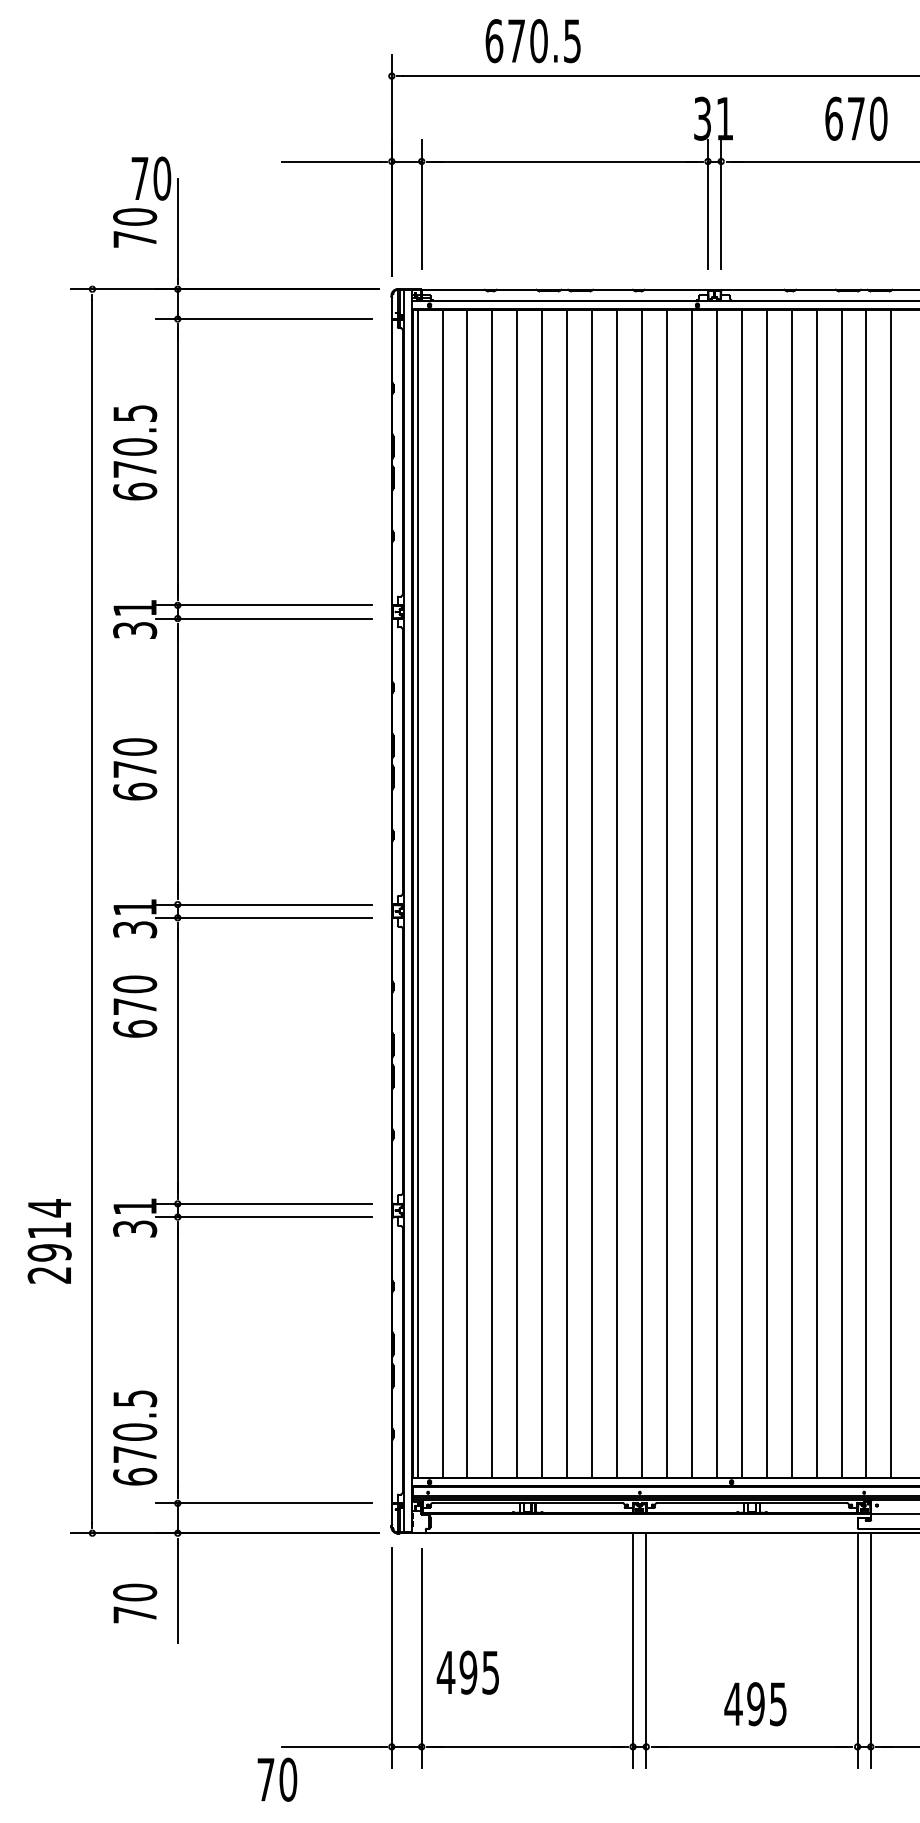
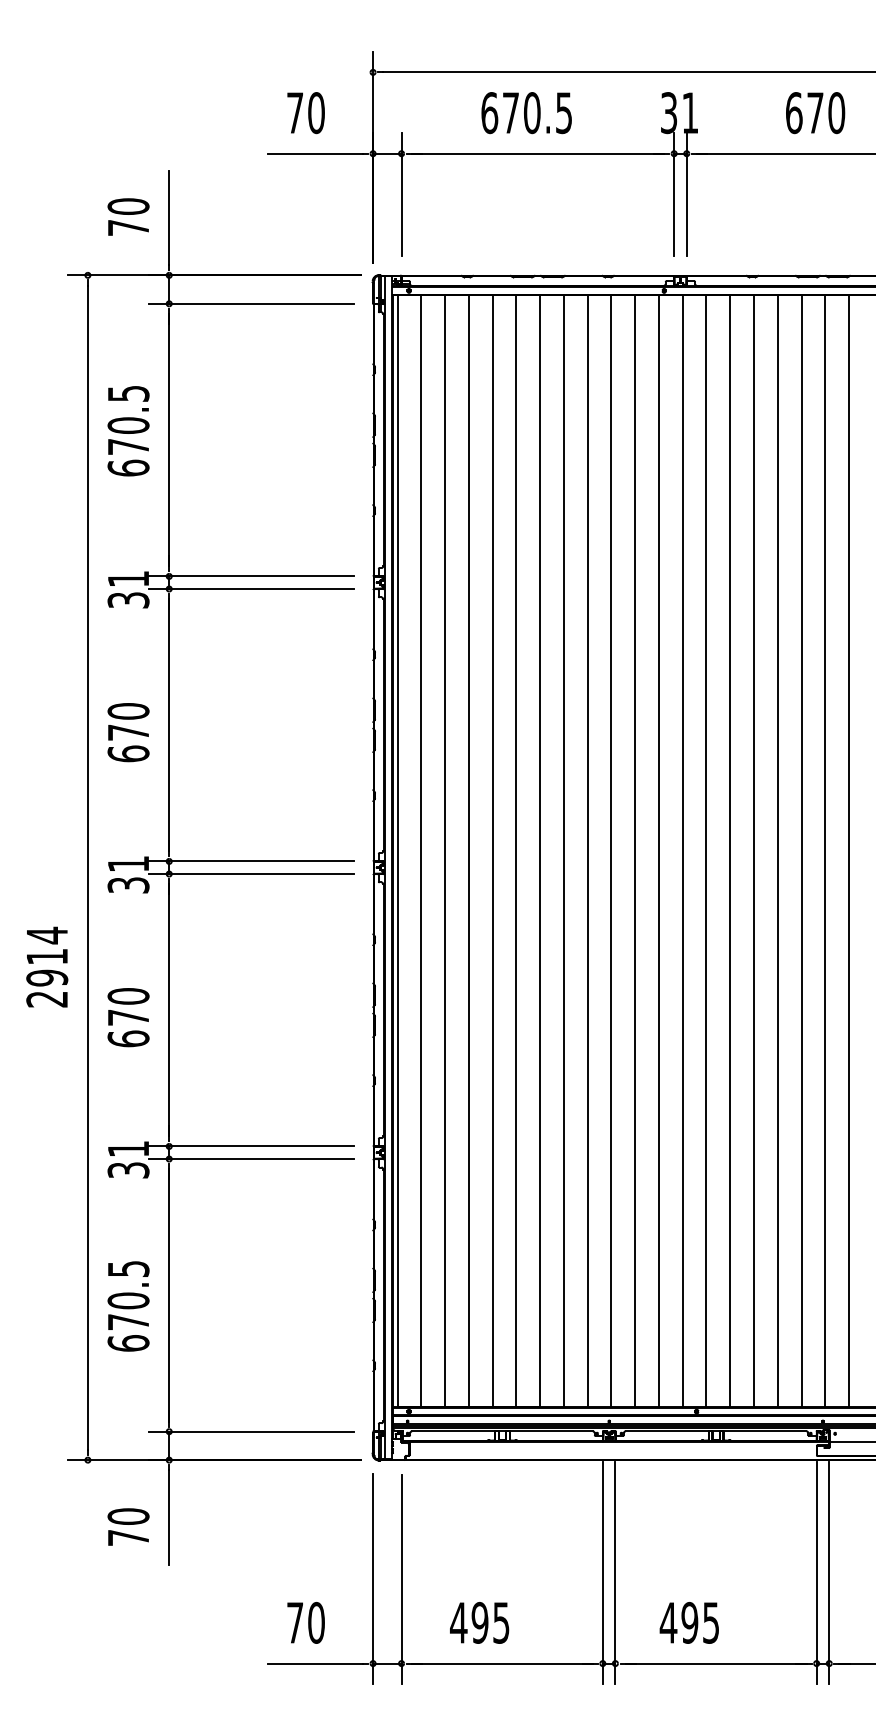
text: (532, 41) -> (526, 113), moved
text: (150, 179) -> (305, 113), moved
text: (135, 1006) -> (128, 1017), moved
text: (49, 1240) -> (47, 966), moved
text: (135, 1438) -> (128, 1306), moved
text: (467, 1672) -> (479, 1622), moved
text: (754, 1703) -> (688, 1622), moved
text: (276, 1779) -> (305, 1622), moved

